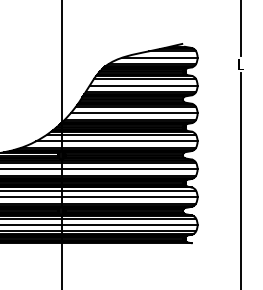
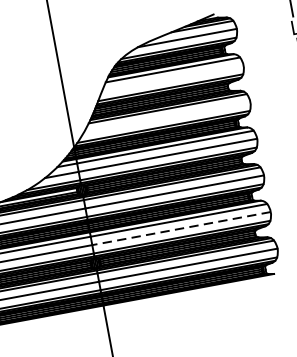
line: (143, 85) -> (172, 78), removed
line: (133, 113) -> (166, 117), removed
line: (129, 197) -> (181, 229), solid -> dashed

